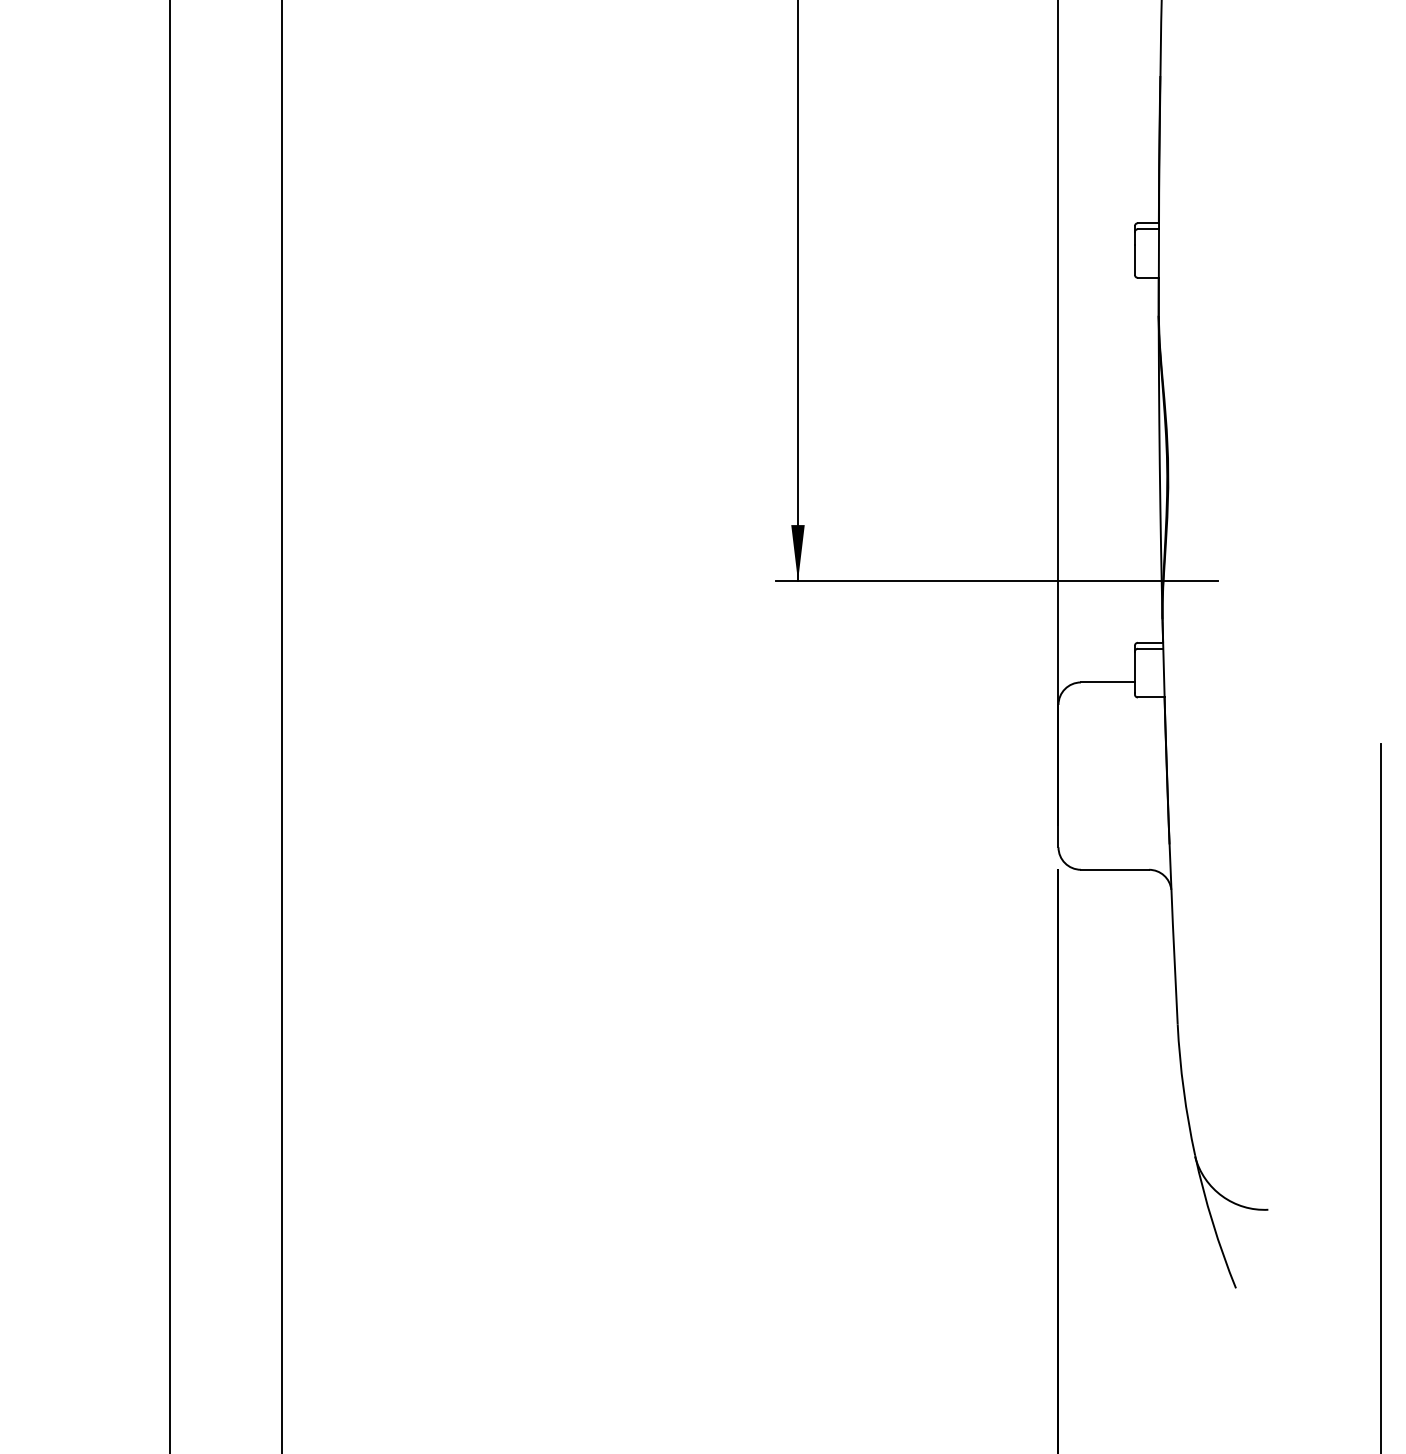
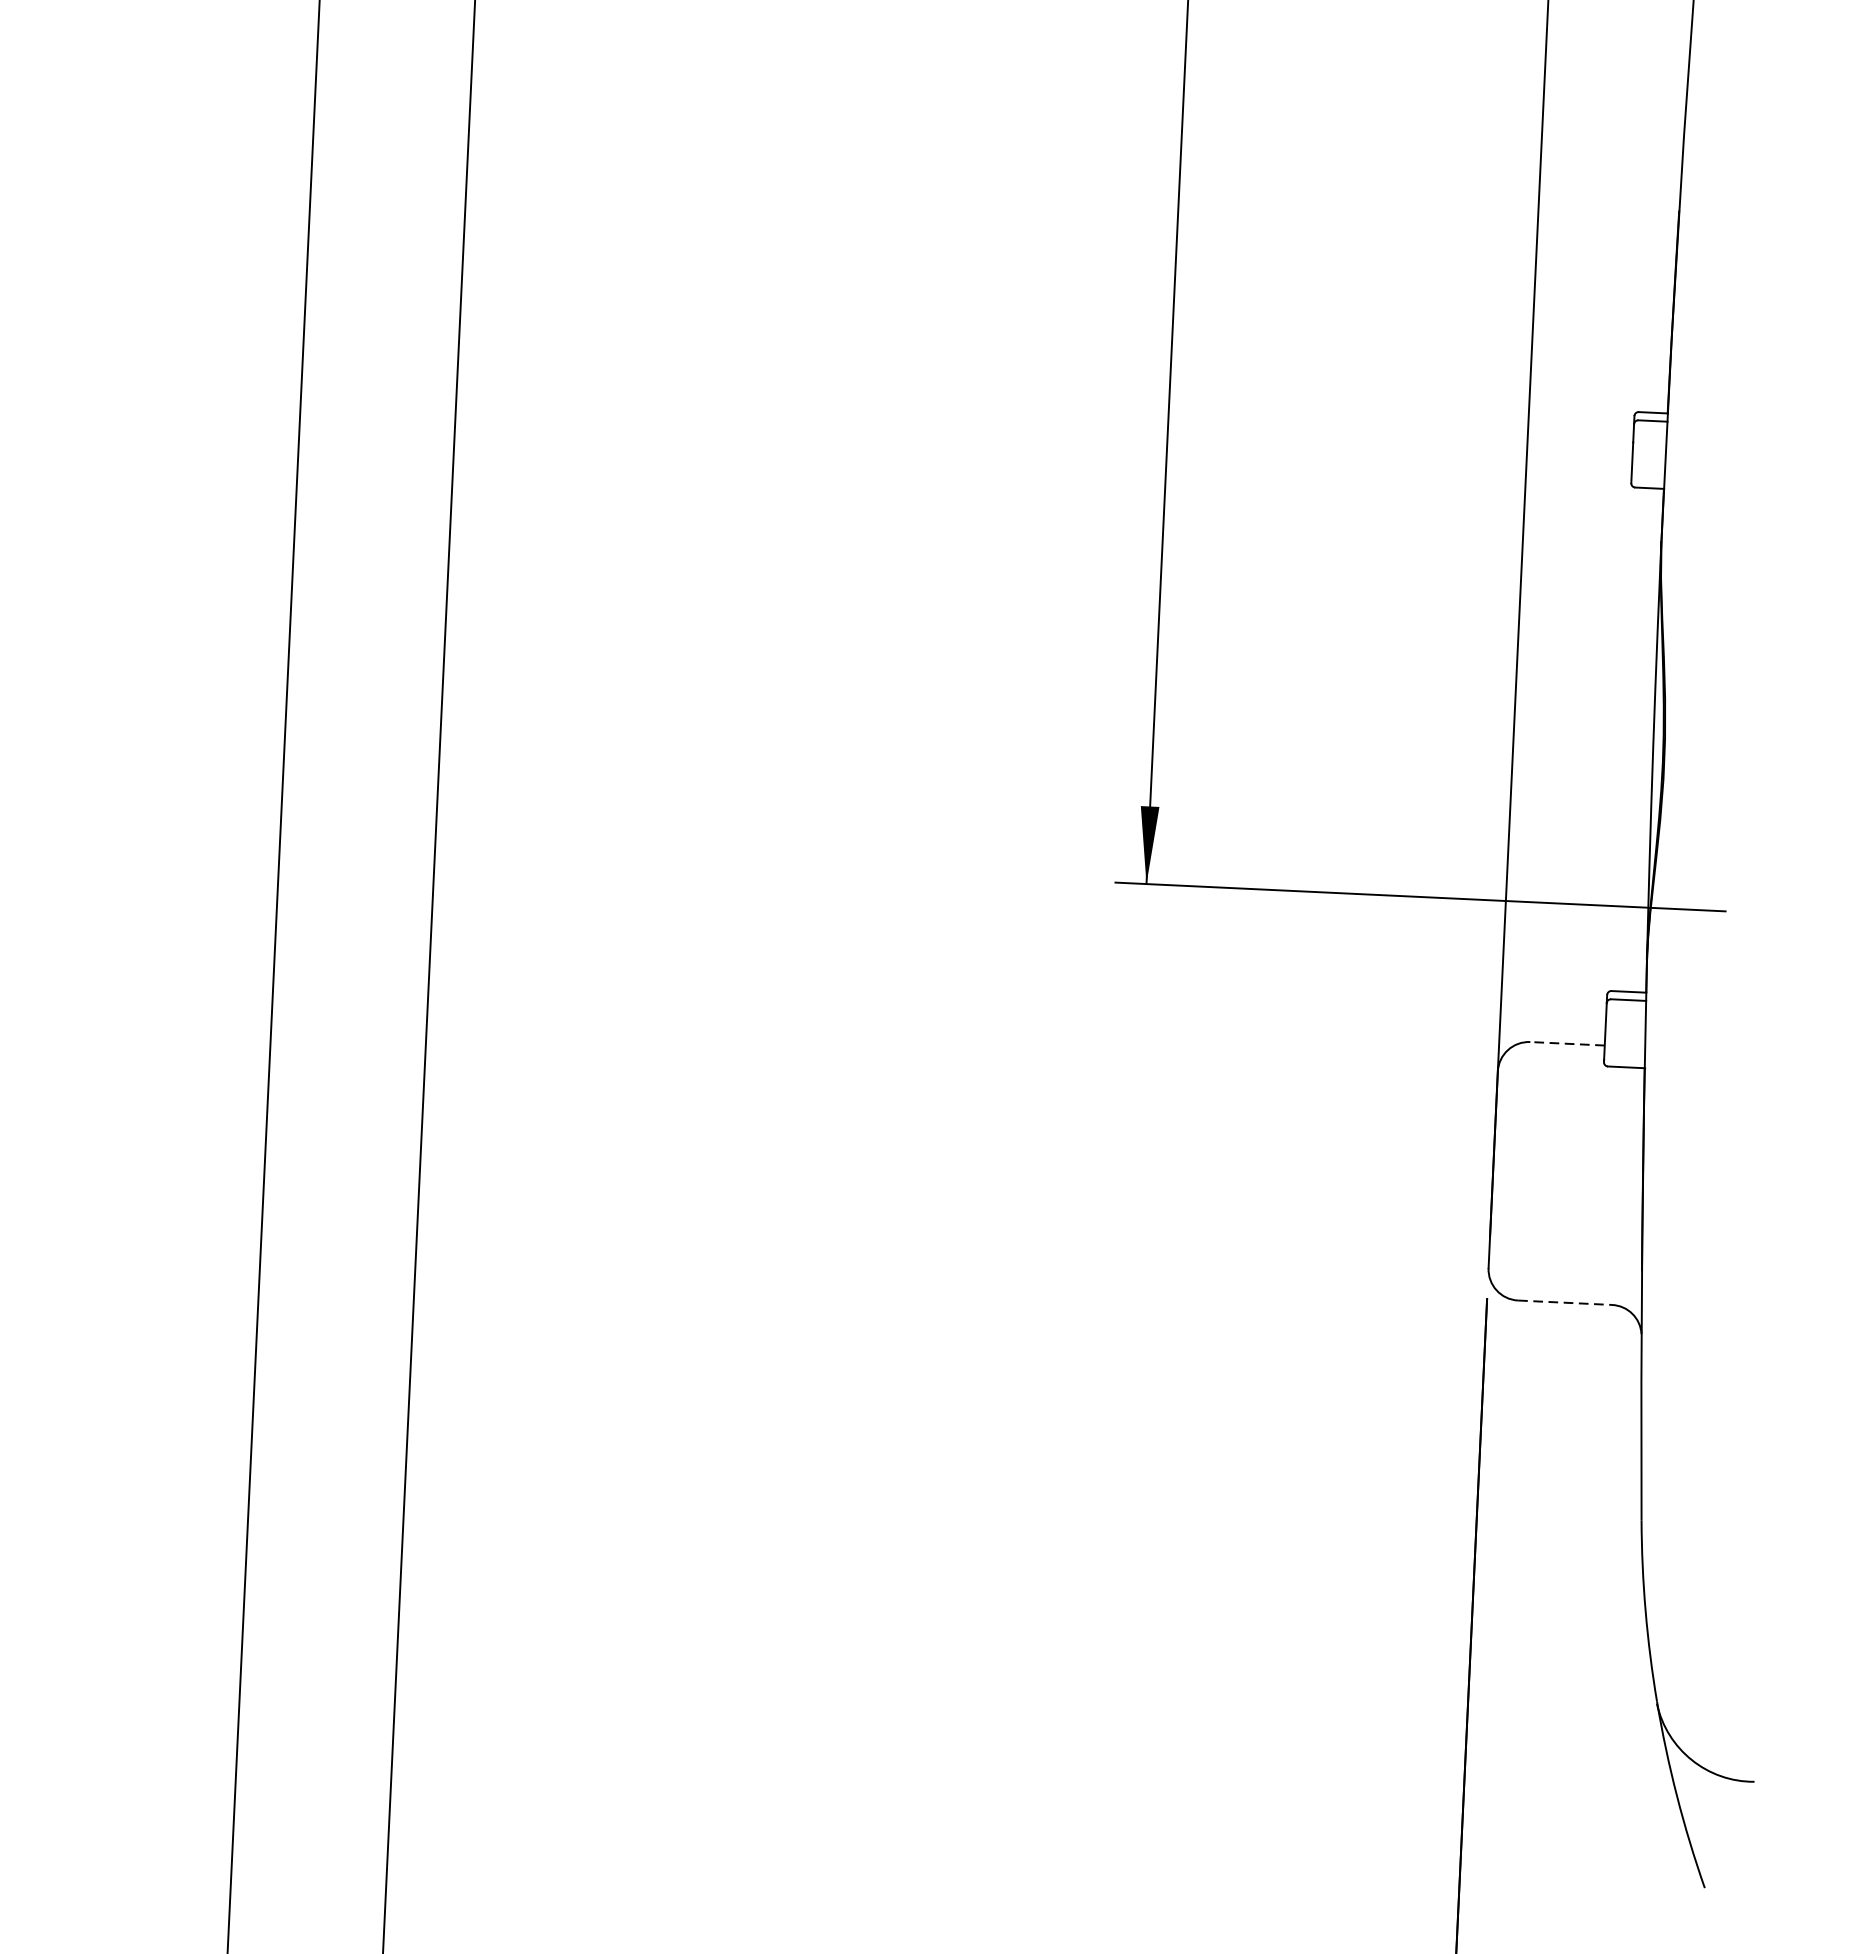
line: (1107, 682) -> (1566, 1043), solid -> dashed
line: (1115, 869) -> (1565, 1302), solid -> dashed

